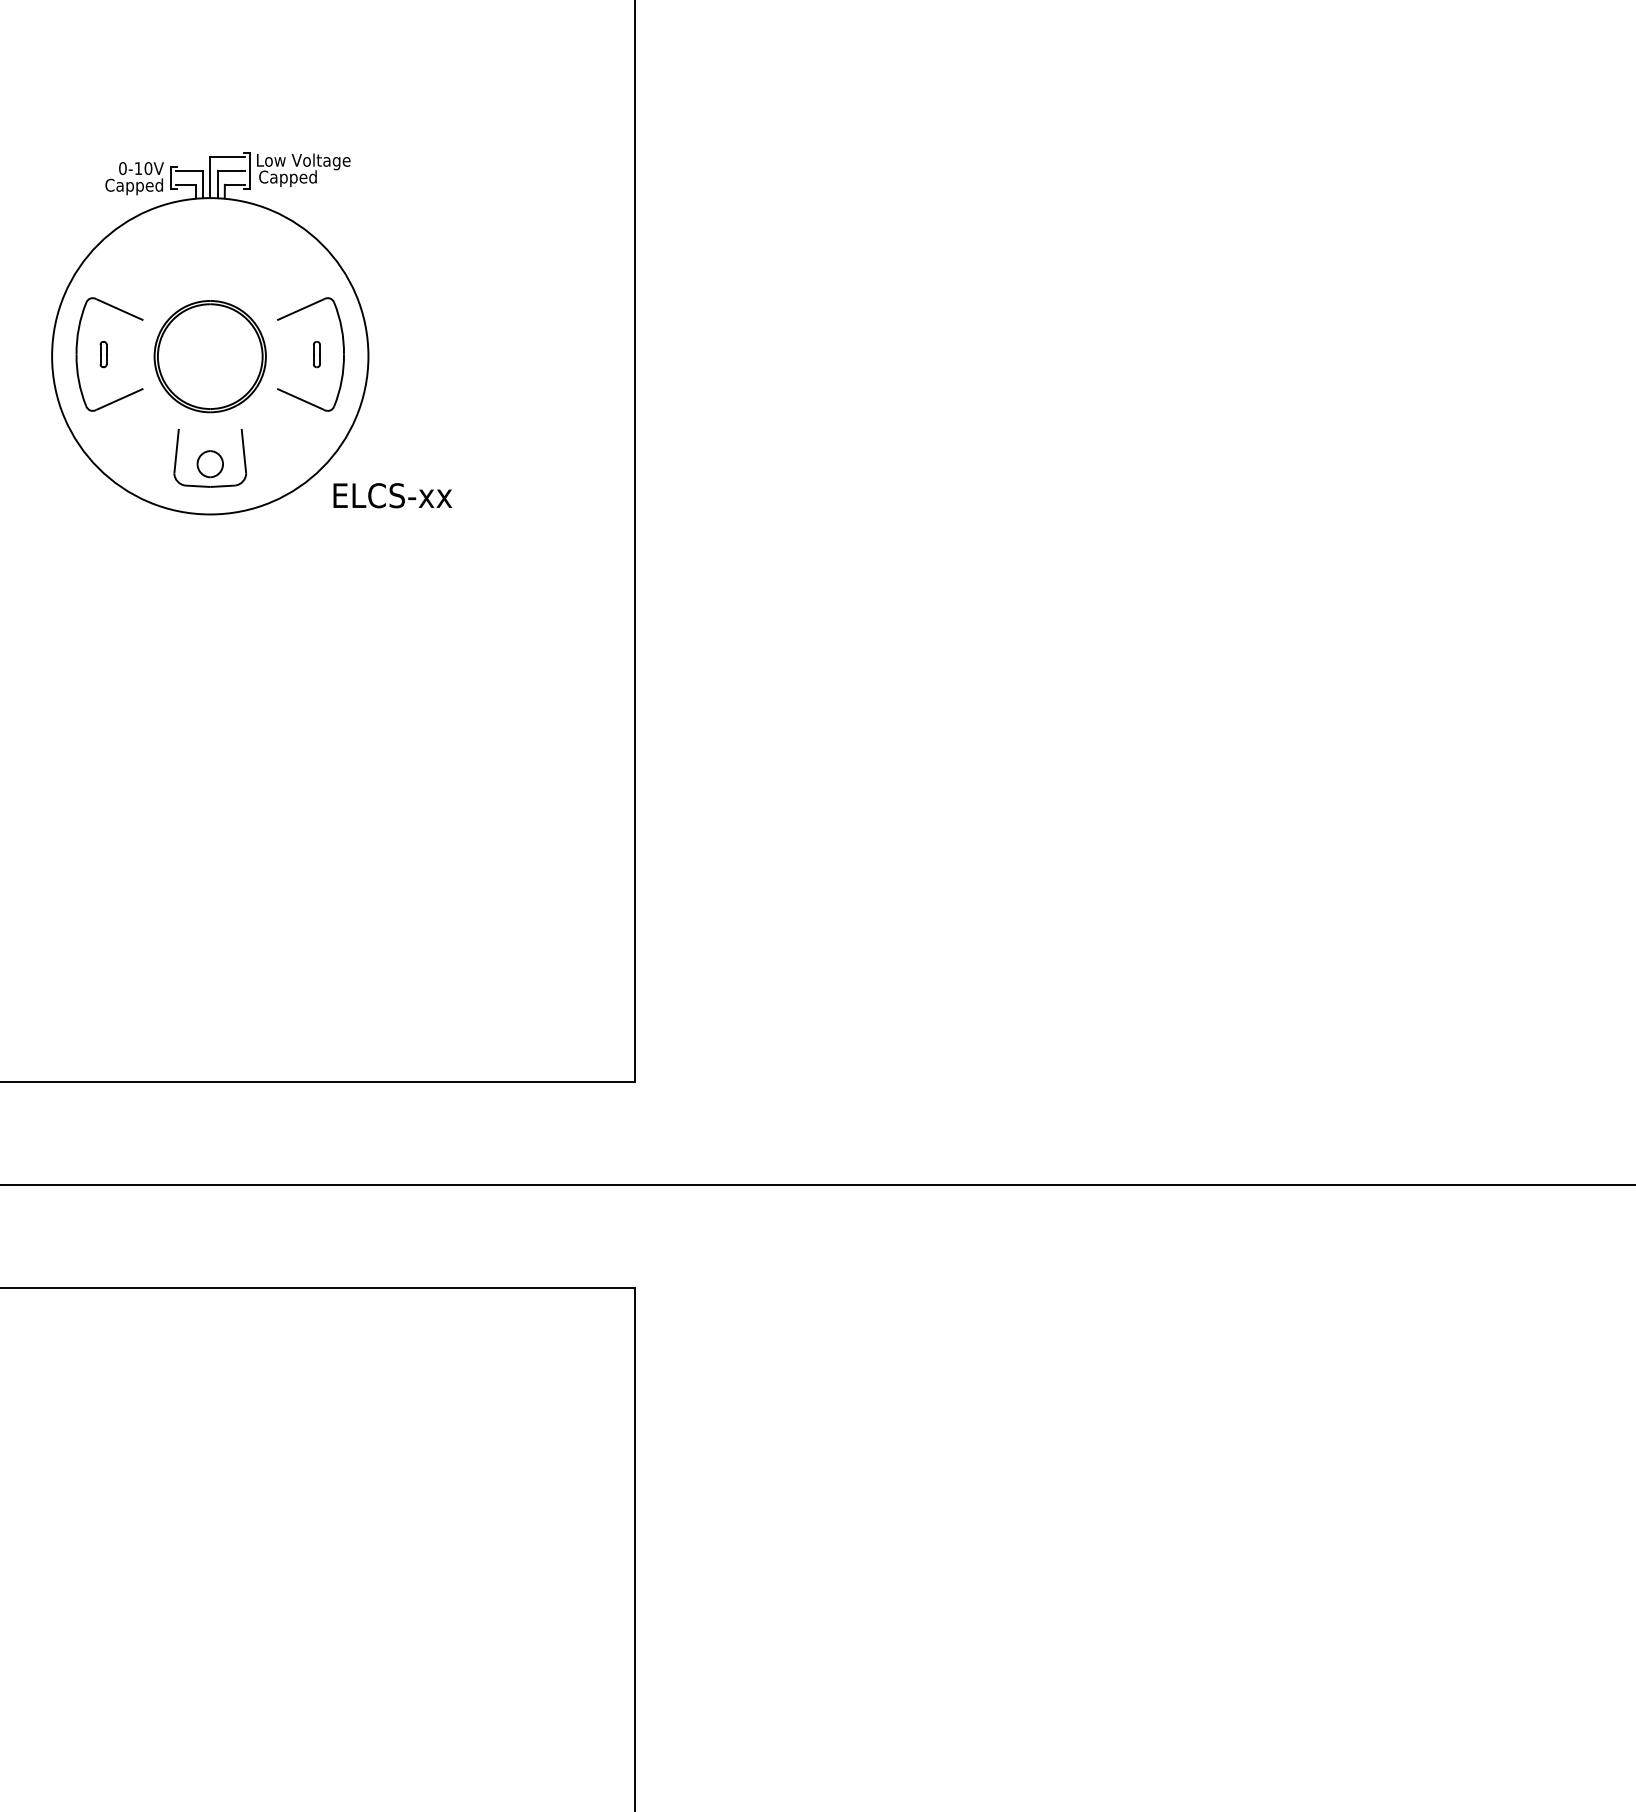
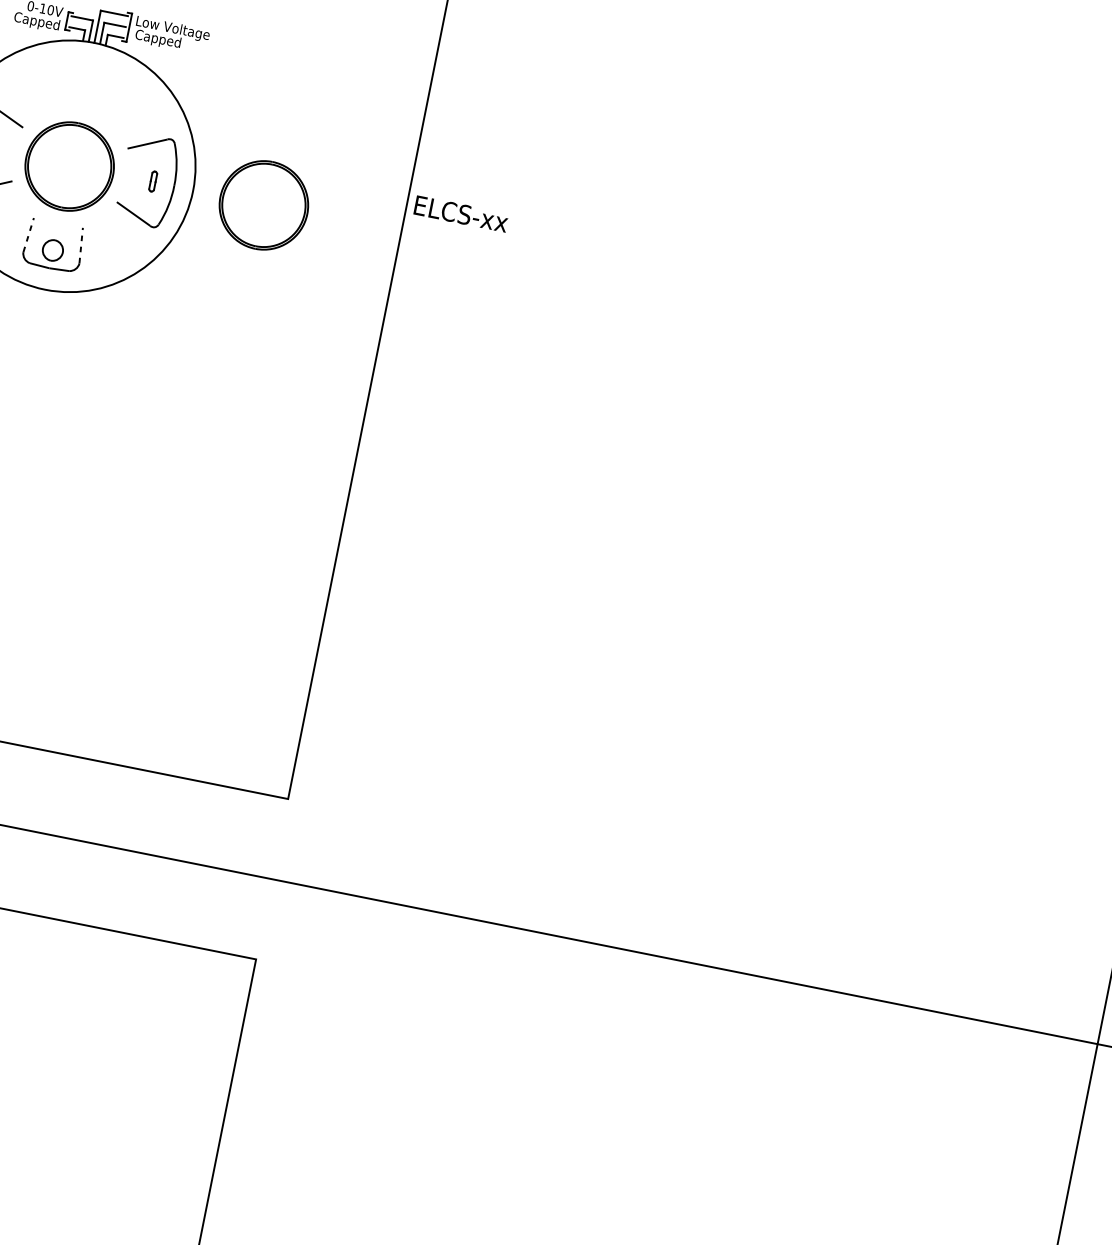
part: (458, 356) -> (263, 205), added
line: (176, 450) -> (28, 234), solid -> dashed
line: (243, 450) -> (80, 244), solid -> dashed
text: (392, 495) -> (461, 213), moved

